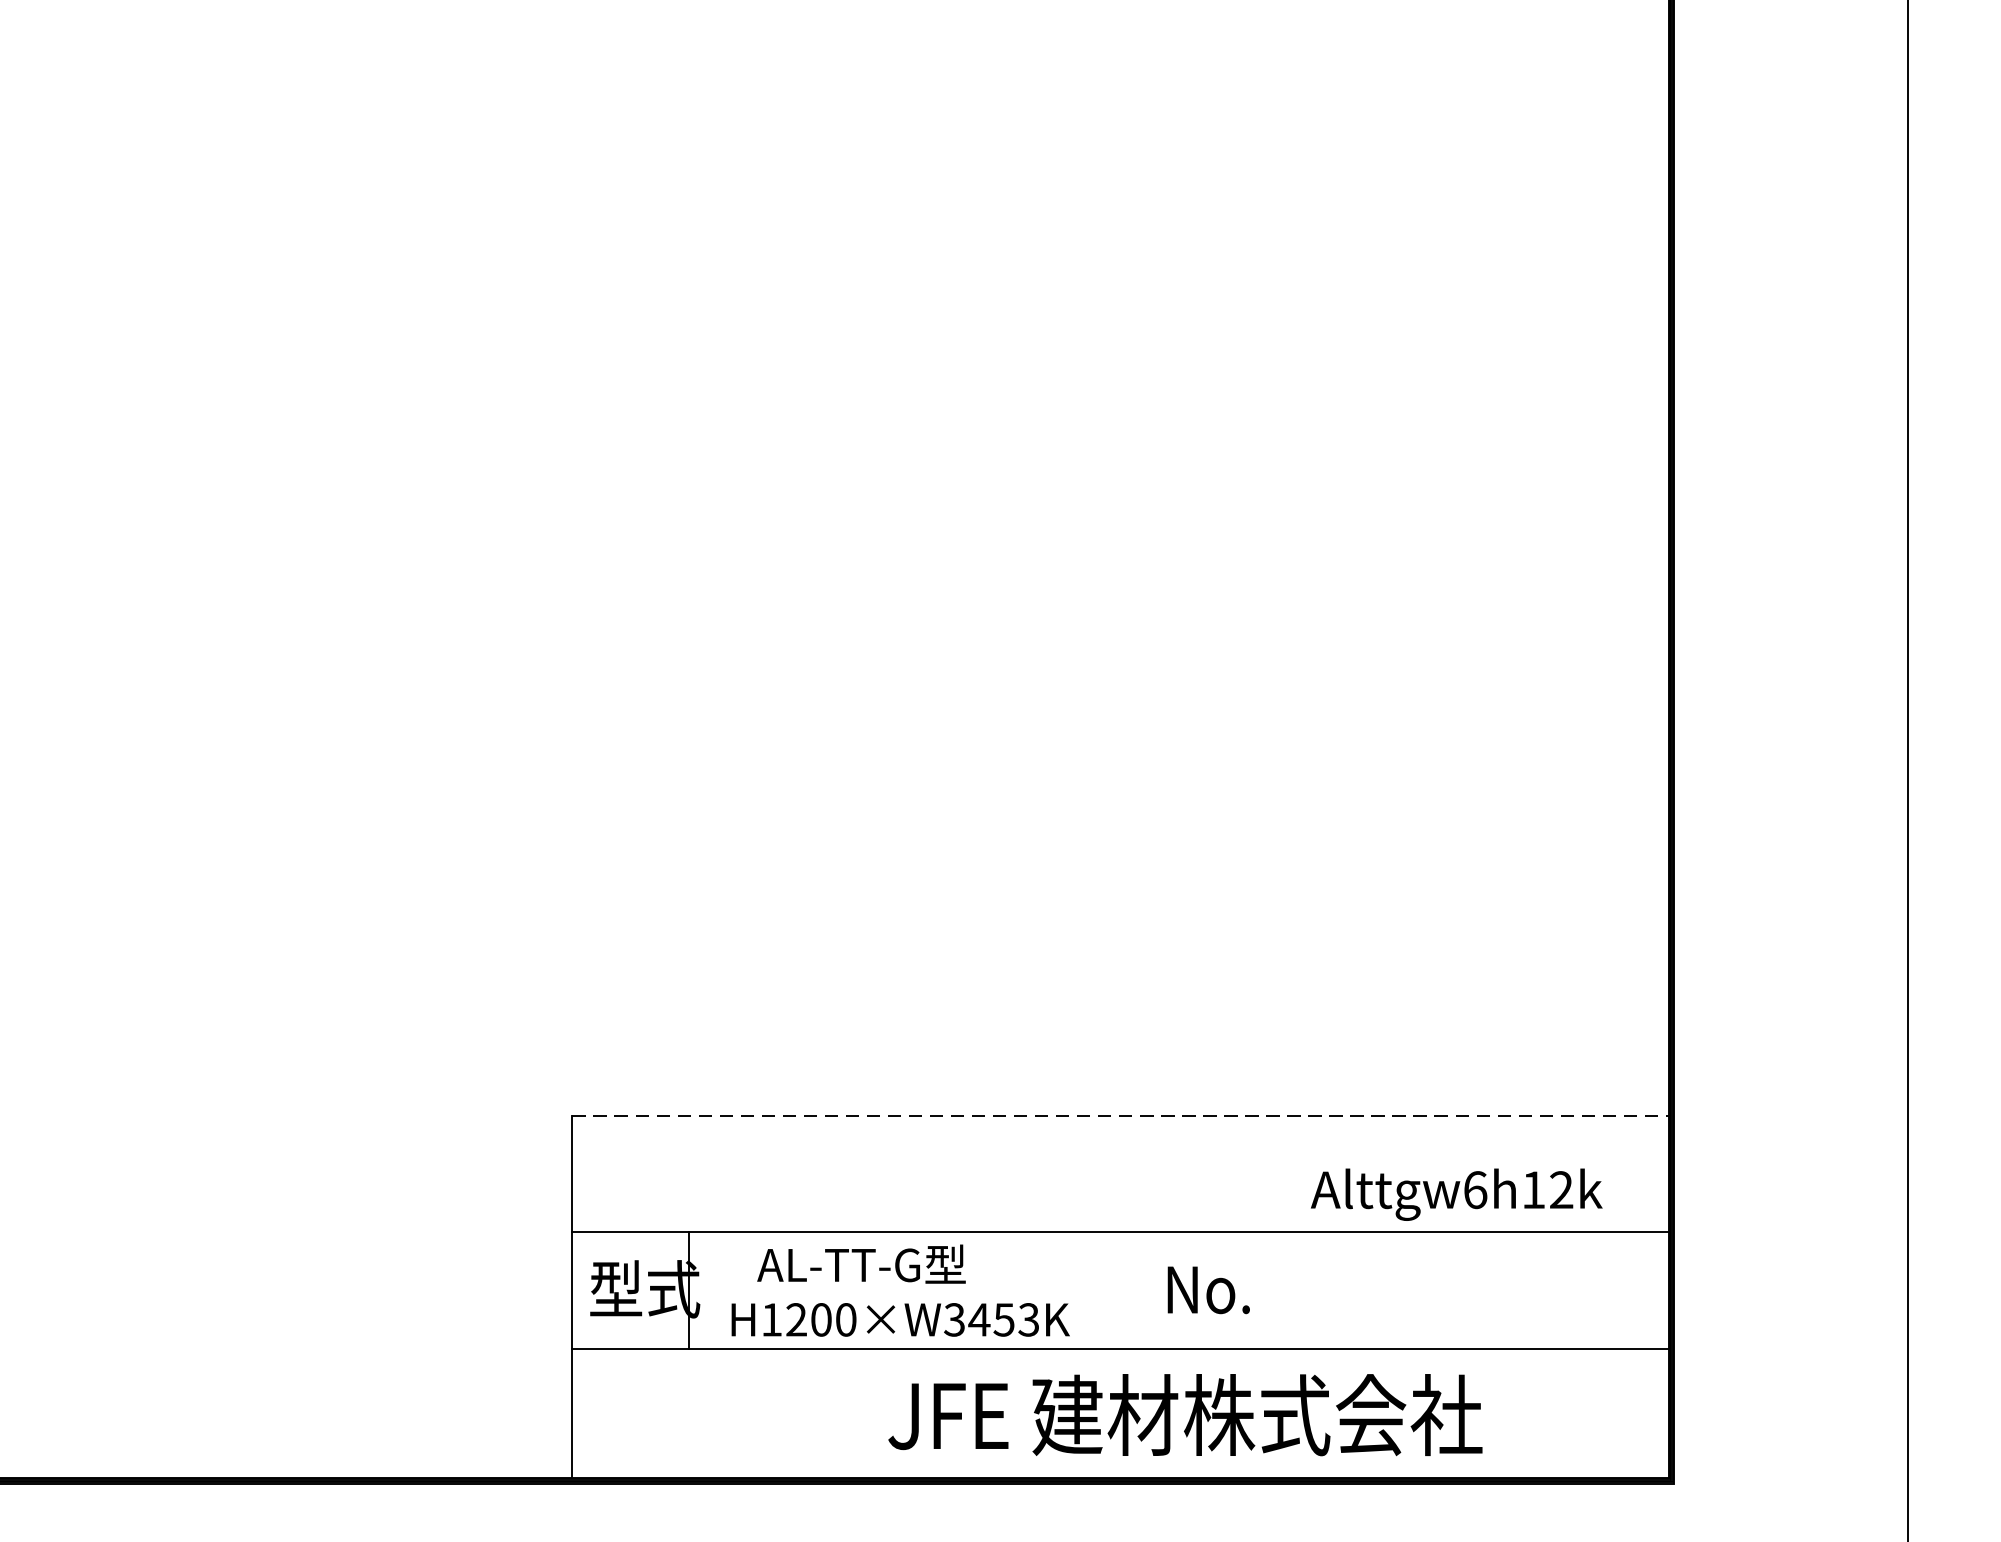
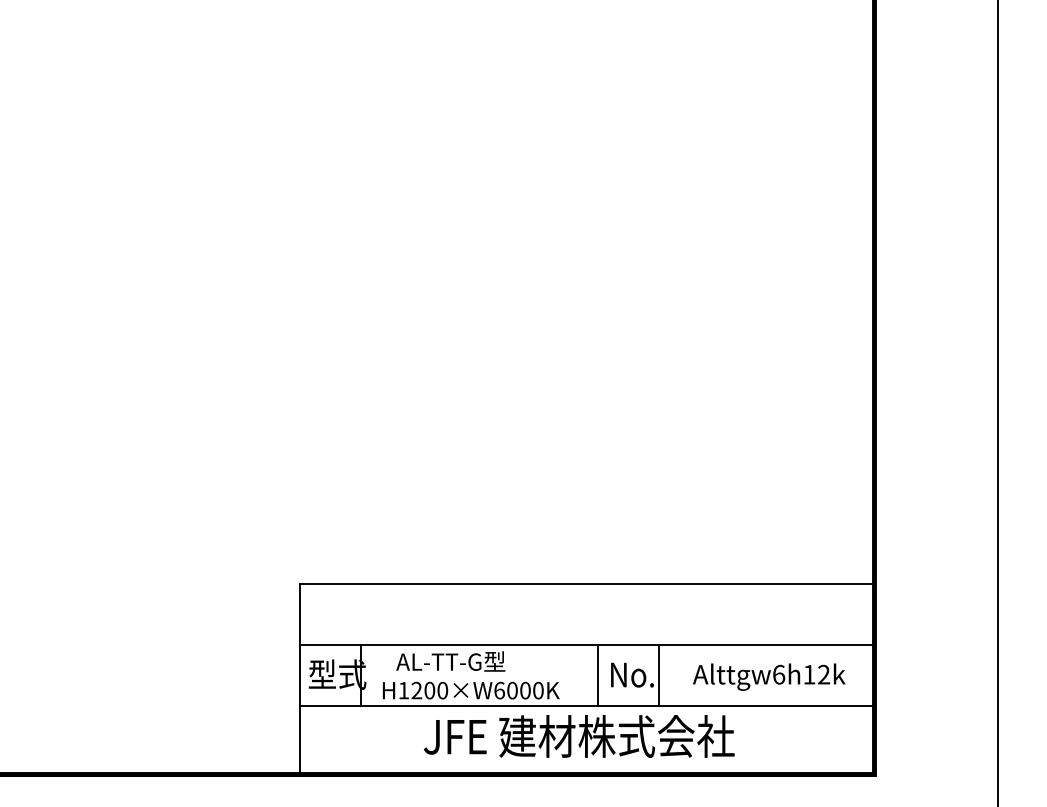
line: (1120, 1115) -> (586, 583), dashed -> solid
text: (1457, 1193) -> (769, 676), moved
line: (1143, 1290) -> (598, 675), added
line: (1260, 1290) -> (659, 675), added
text: (990, 1319) -> (518, 690), H1200×W3453K -> H1200×W6000K
text: (1185, 1415) -> (579, 736), moved

